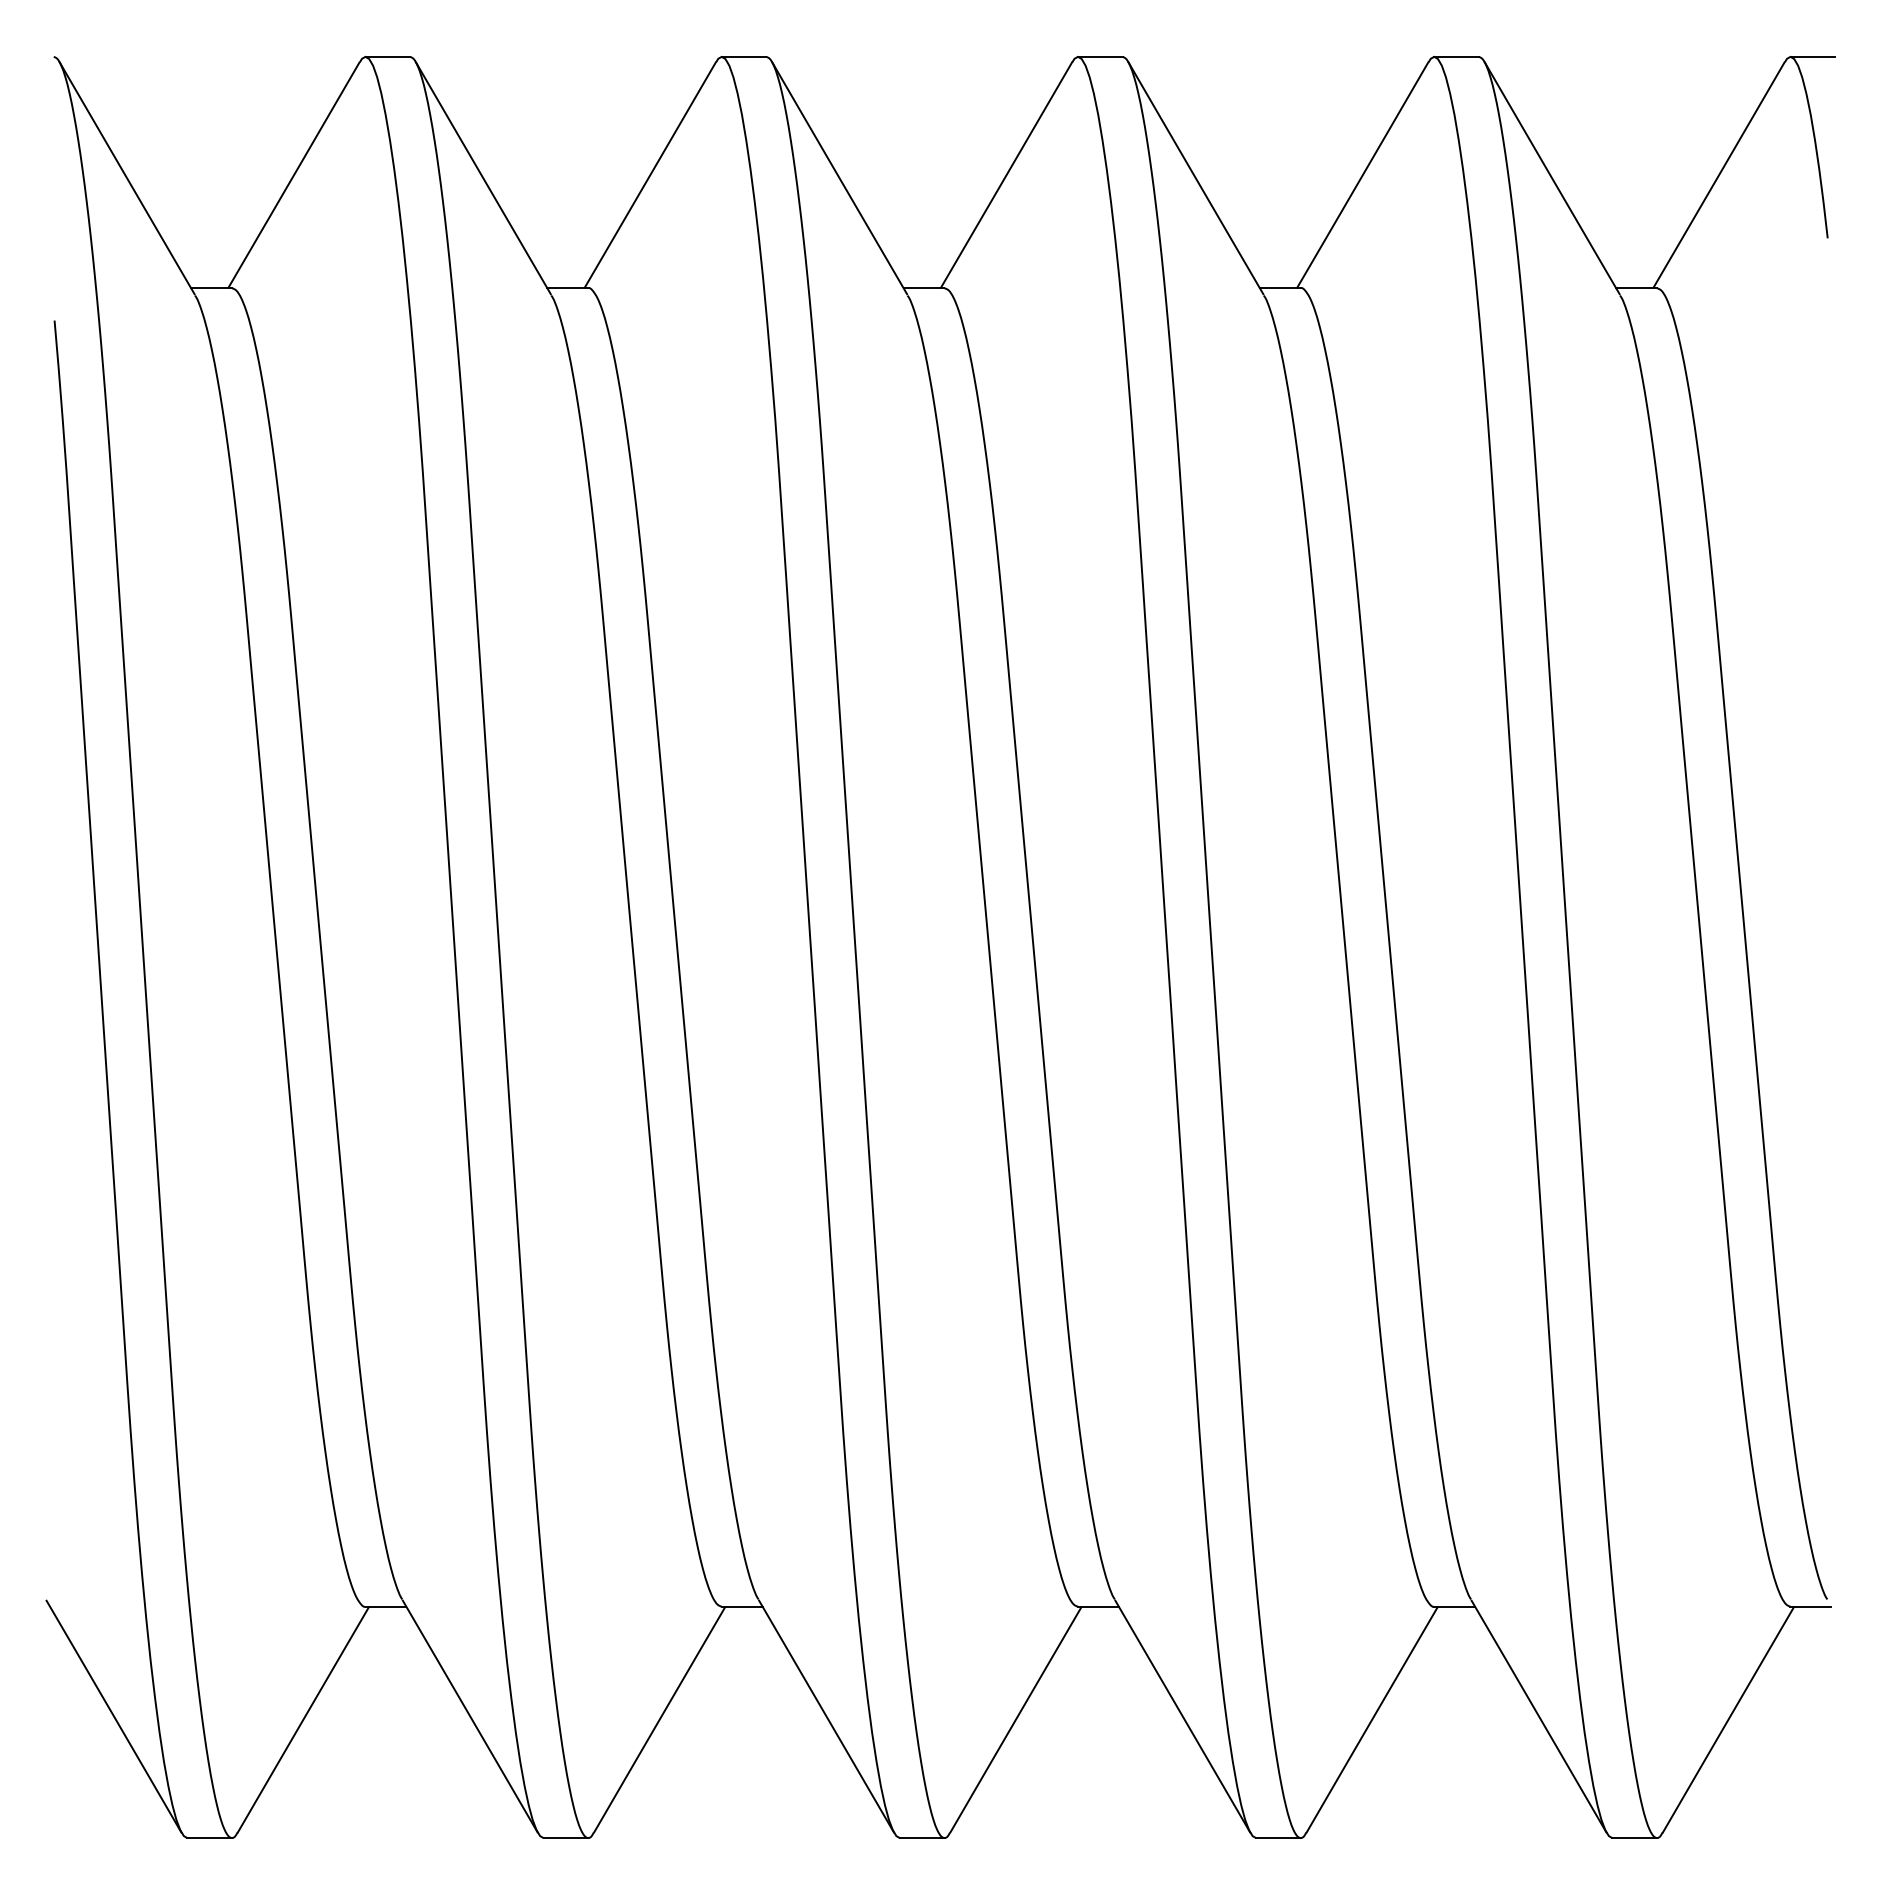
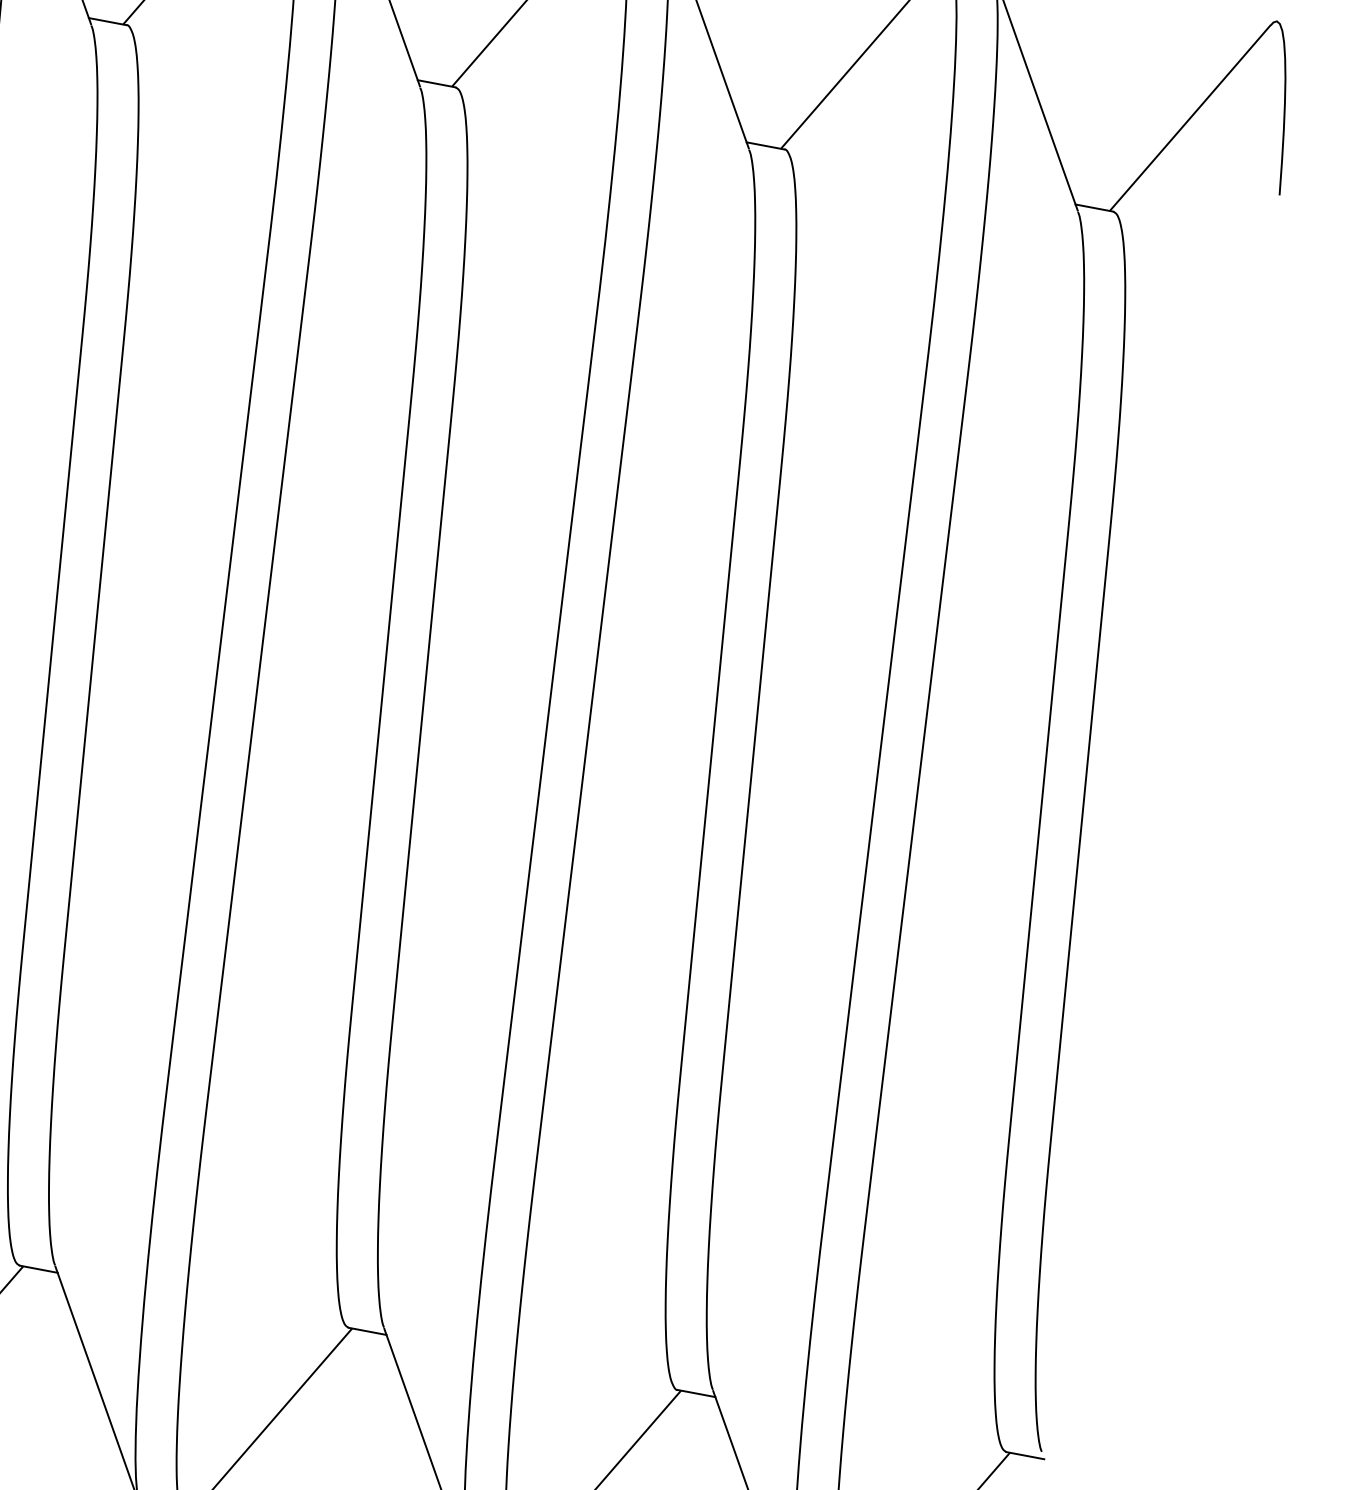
line: (1812, 56) -> (1297, 24), removed

